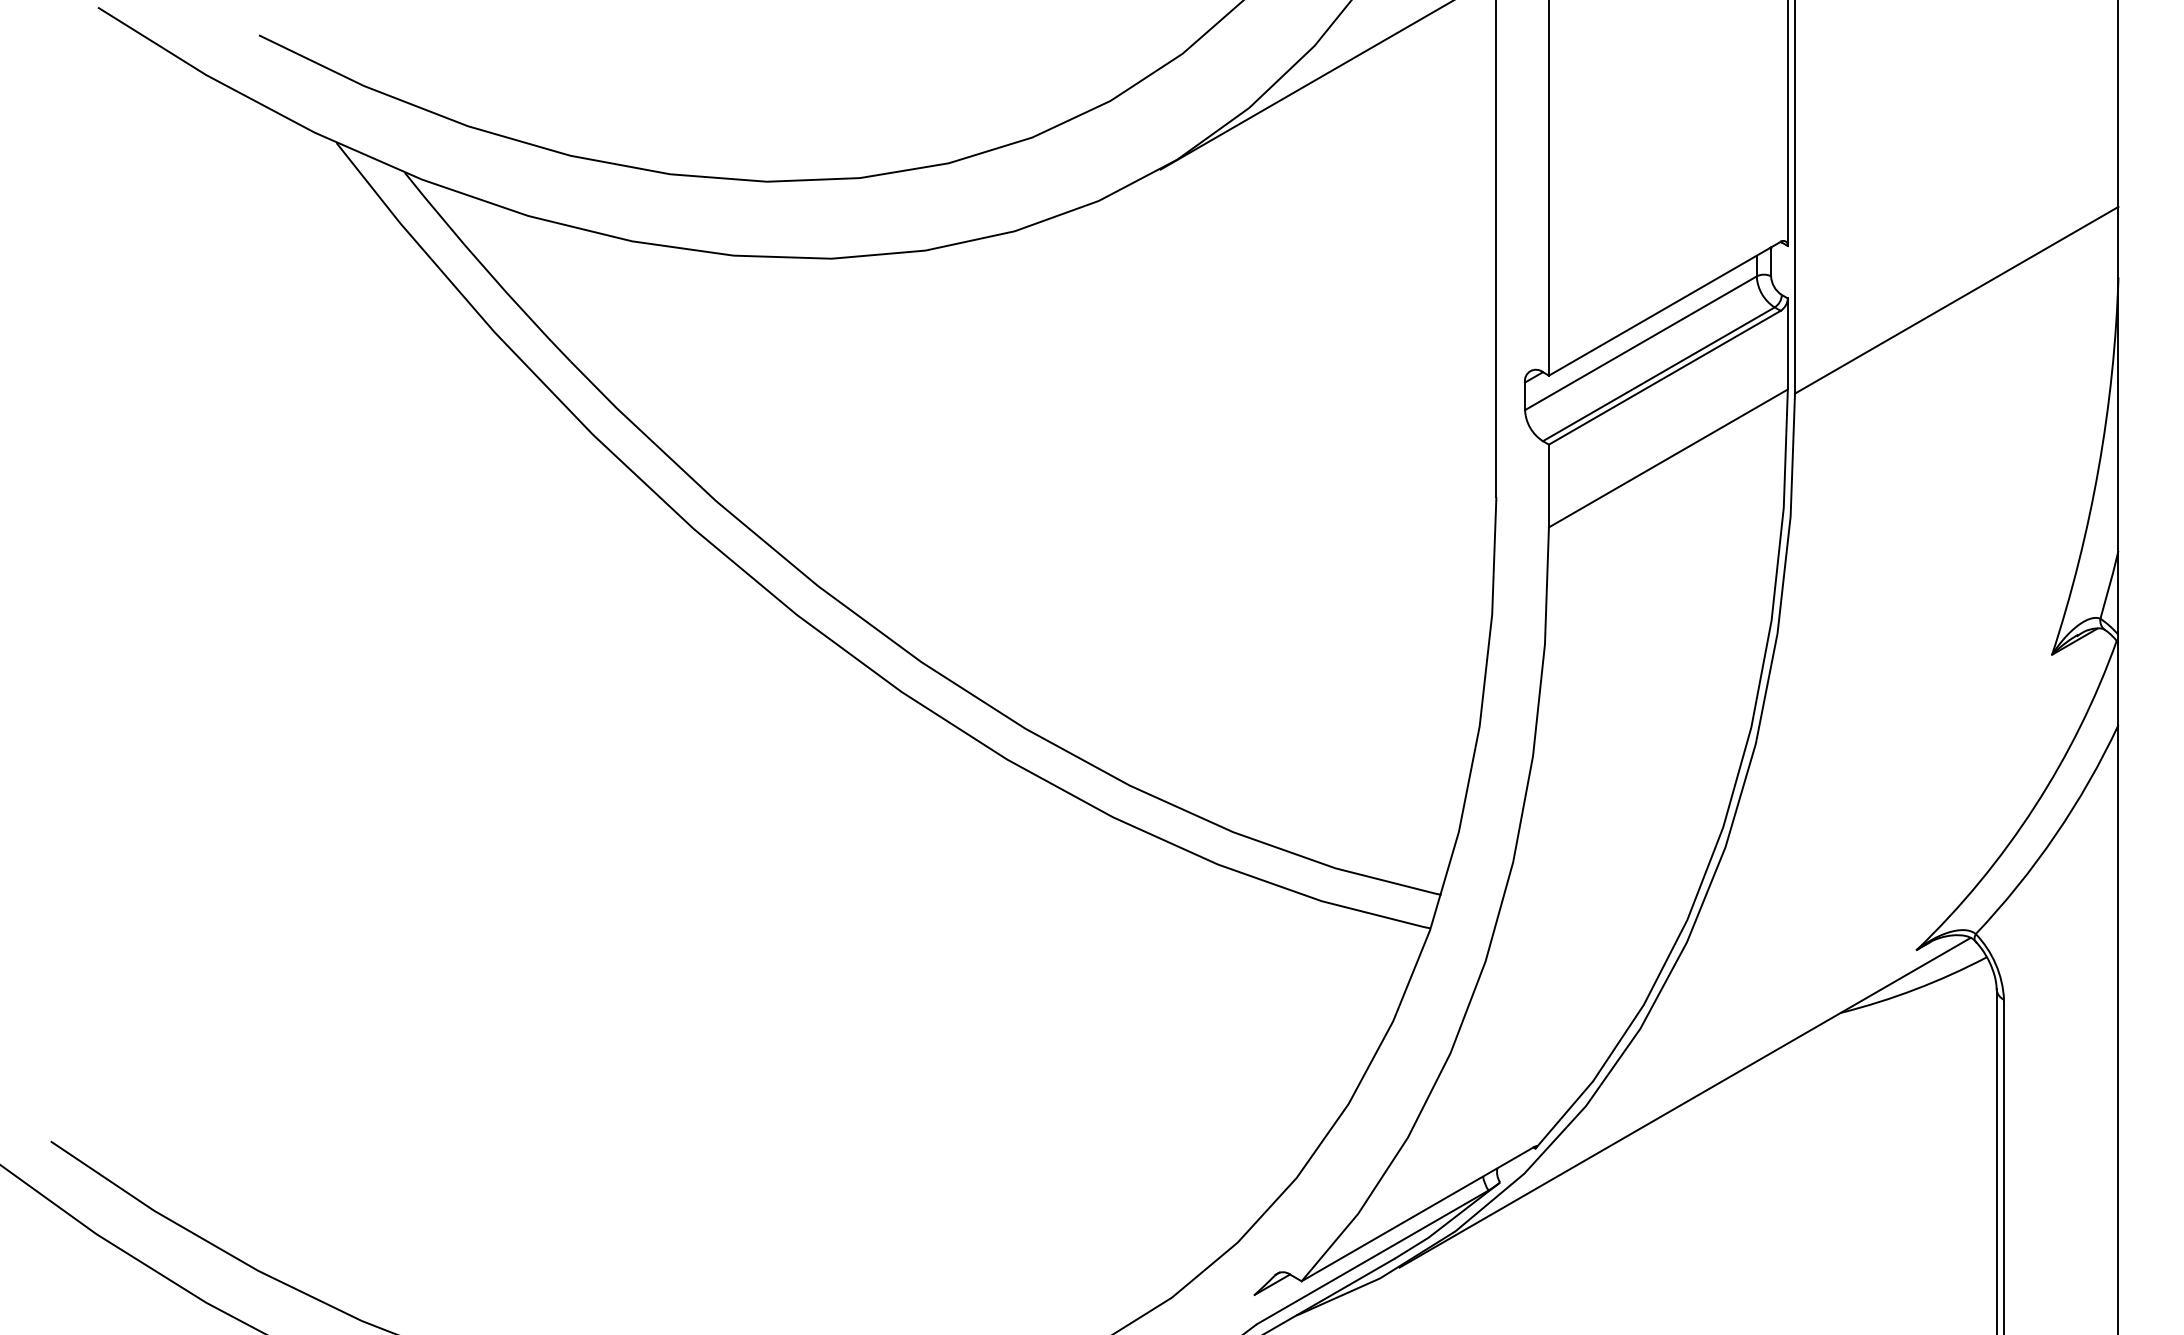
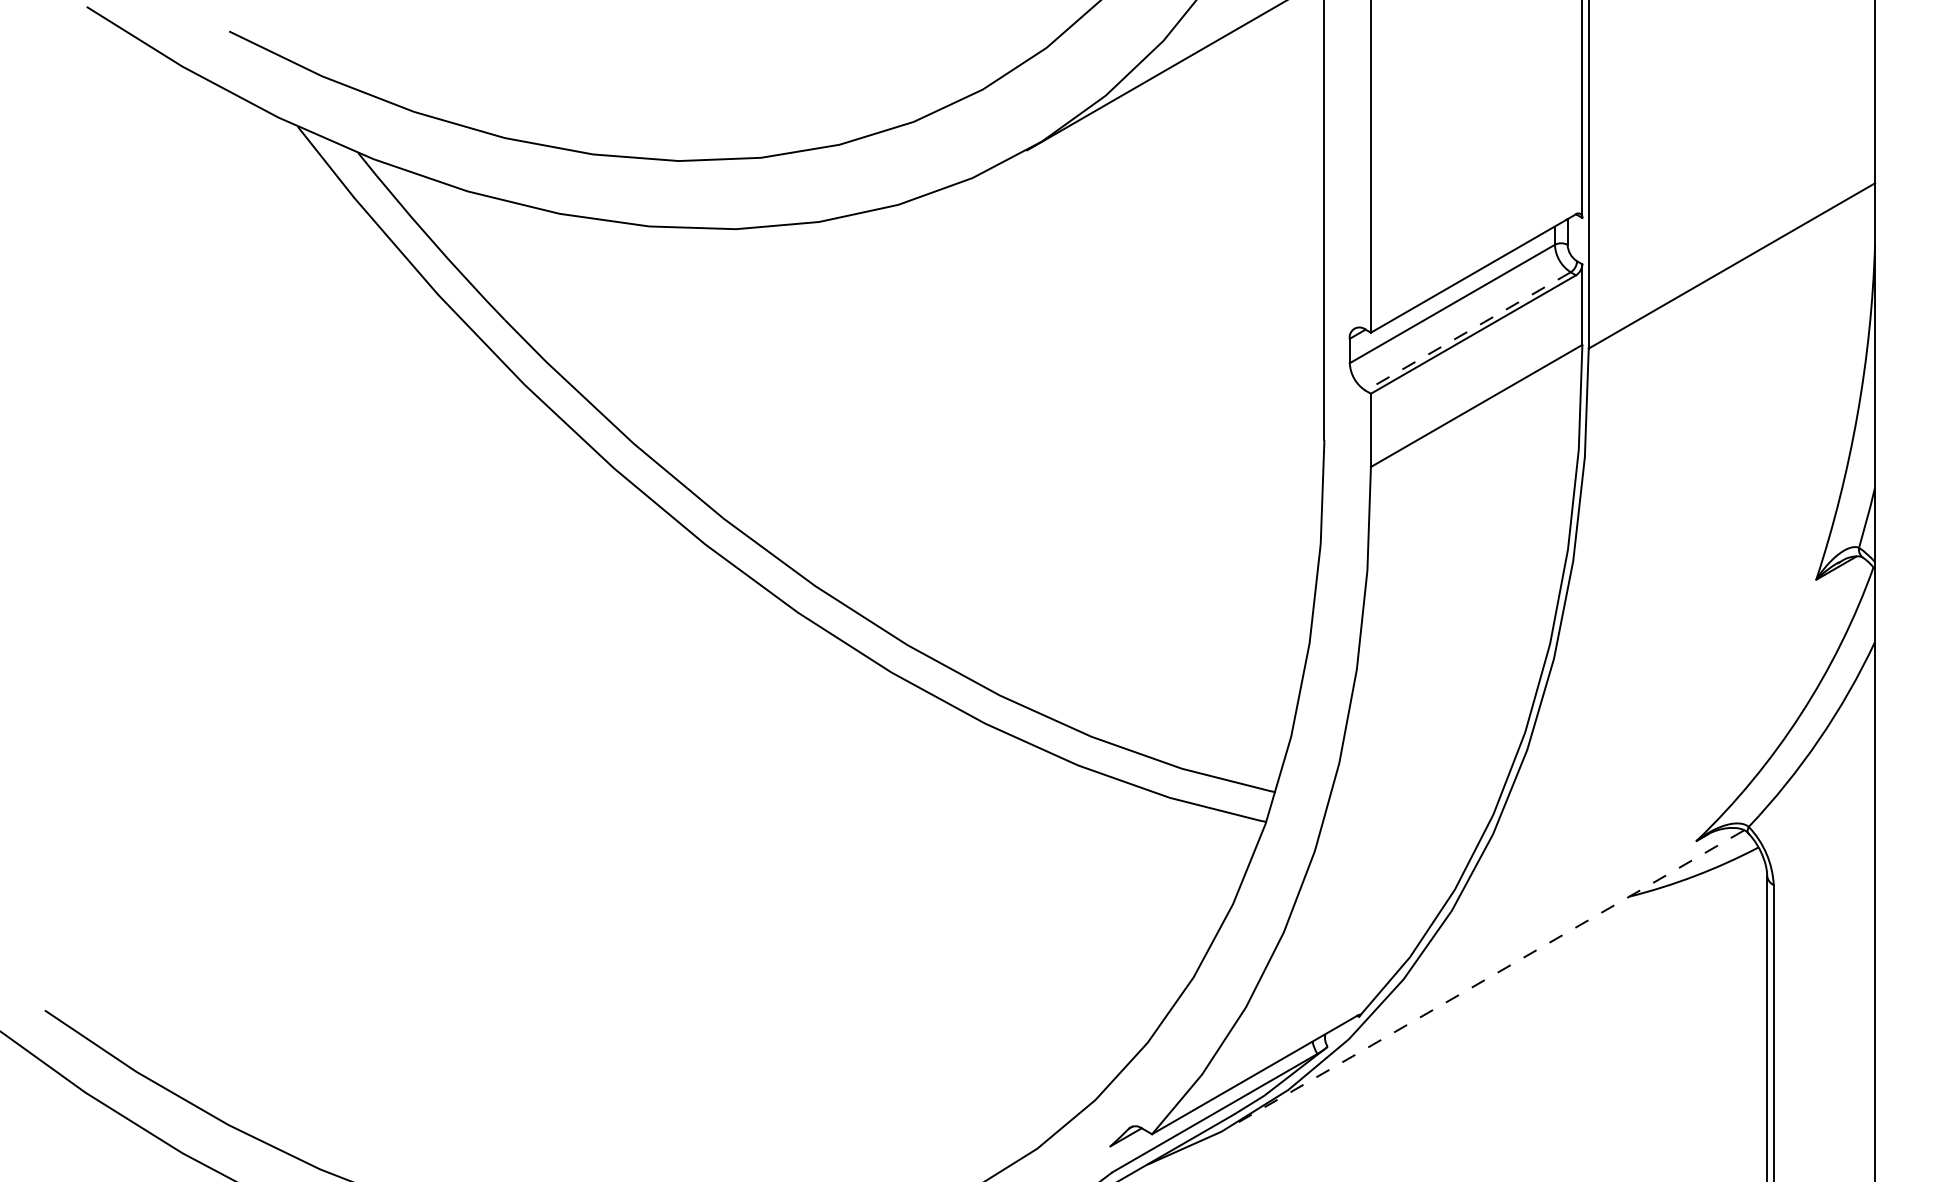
line: (1658, 374) -> (1467, 331), solid -> dashed
line: (1685, 1102) -> (1491, 976), solid -> dashed

